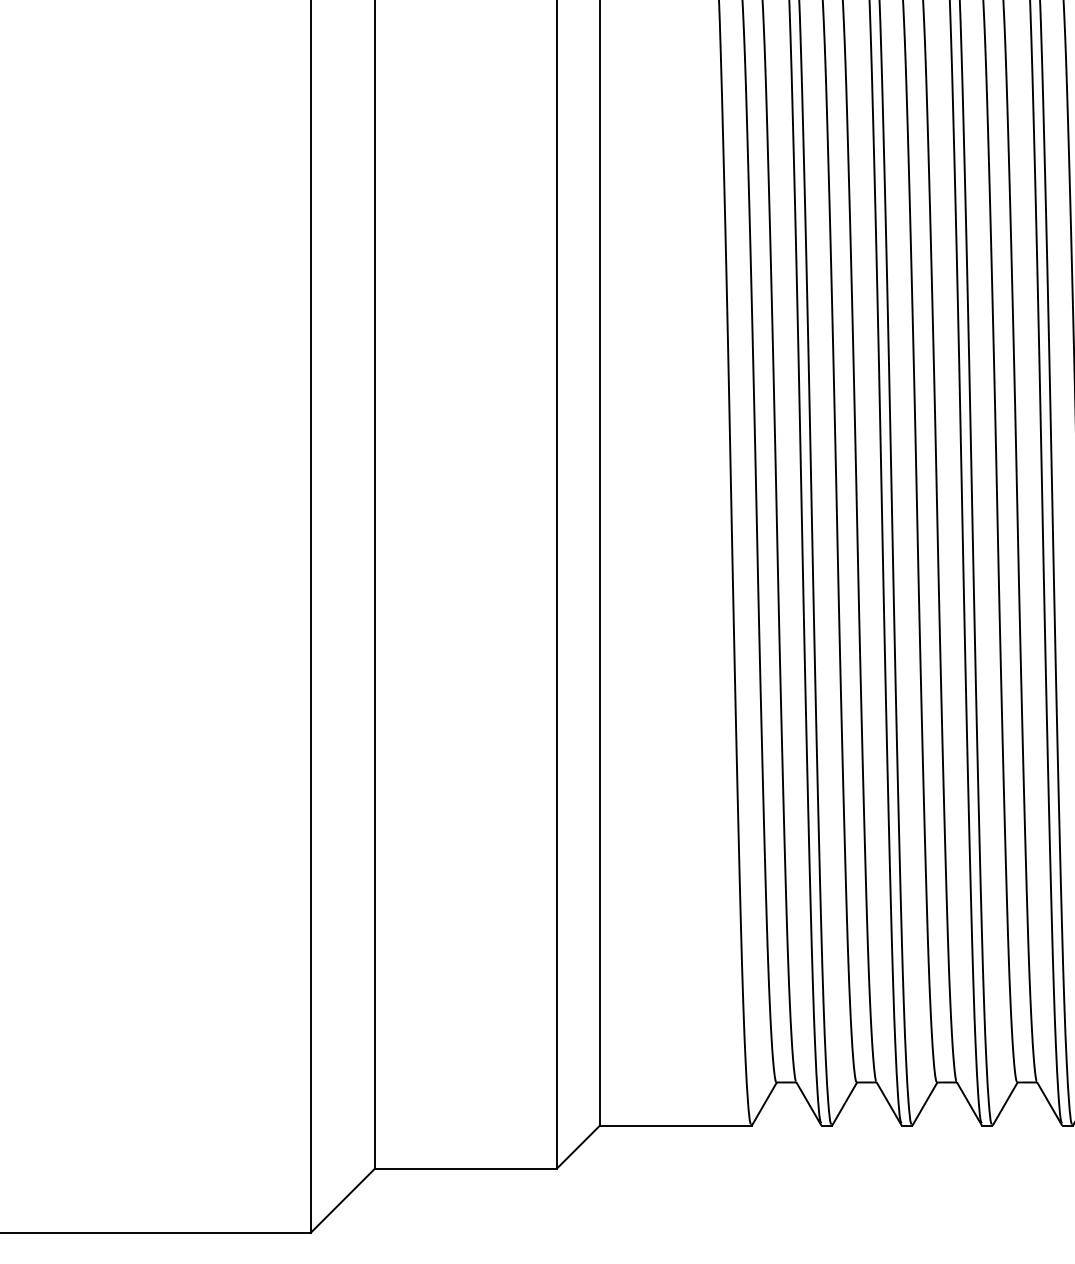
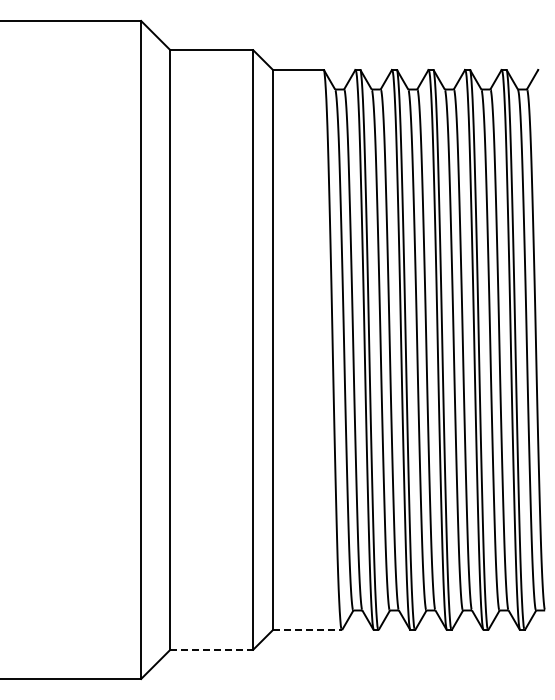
line: (675, 1126) -> (307, 630), solid -> dashed
line: (467, 1168) -> (212, 649), solid -> dashed

